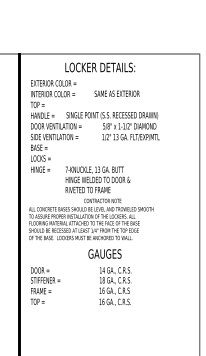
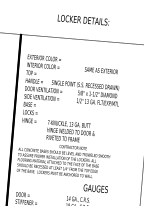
text: (100, 67) -> (83, 20), moved
text: (116, 93) -> (100, 70), moved
text: (104, 253) -> (95, 188), moved

